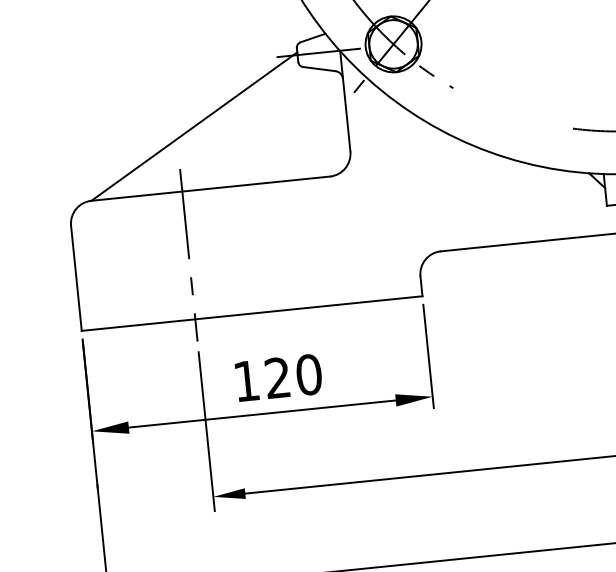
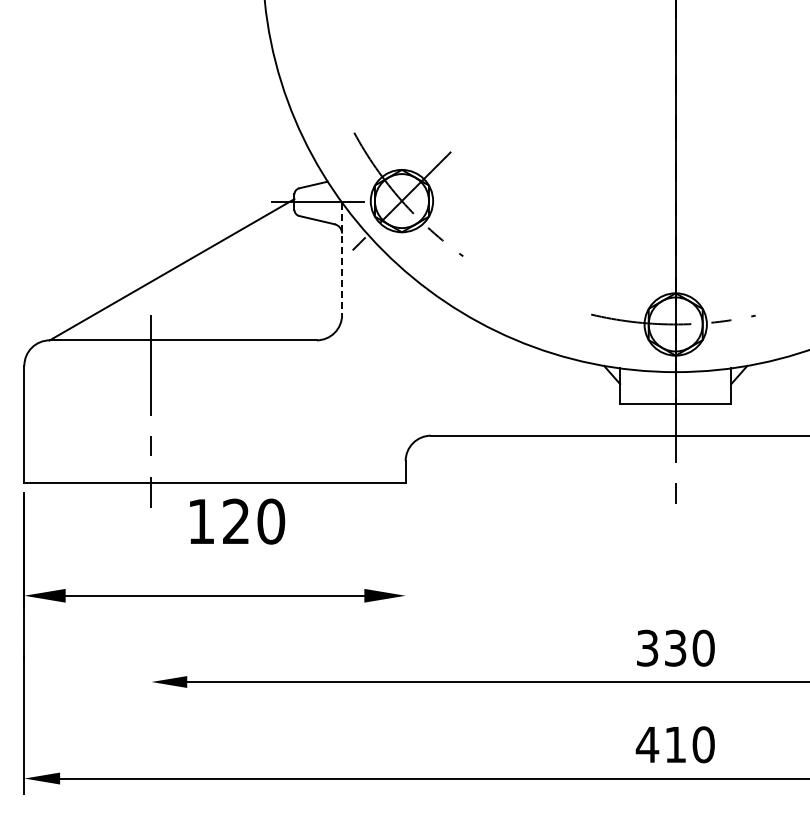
line: (345, 101) -> (342, 259), solid -> dashed
line: (428, 356) -> (405, 550), removed
text: (278, 377) -> (237, 521), moved
line: (206, 431) -> (151, 608), removed

